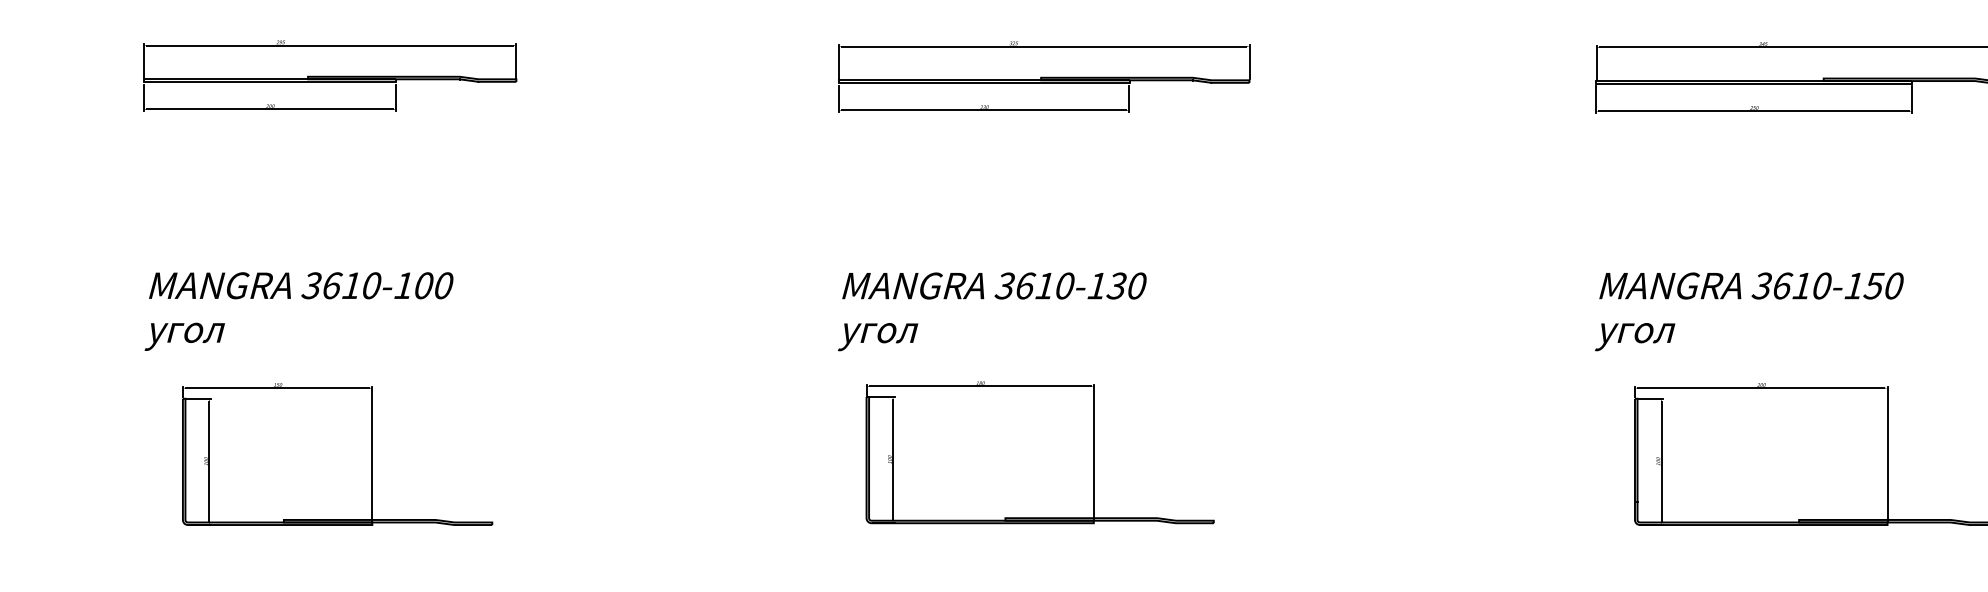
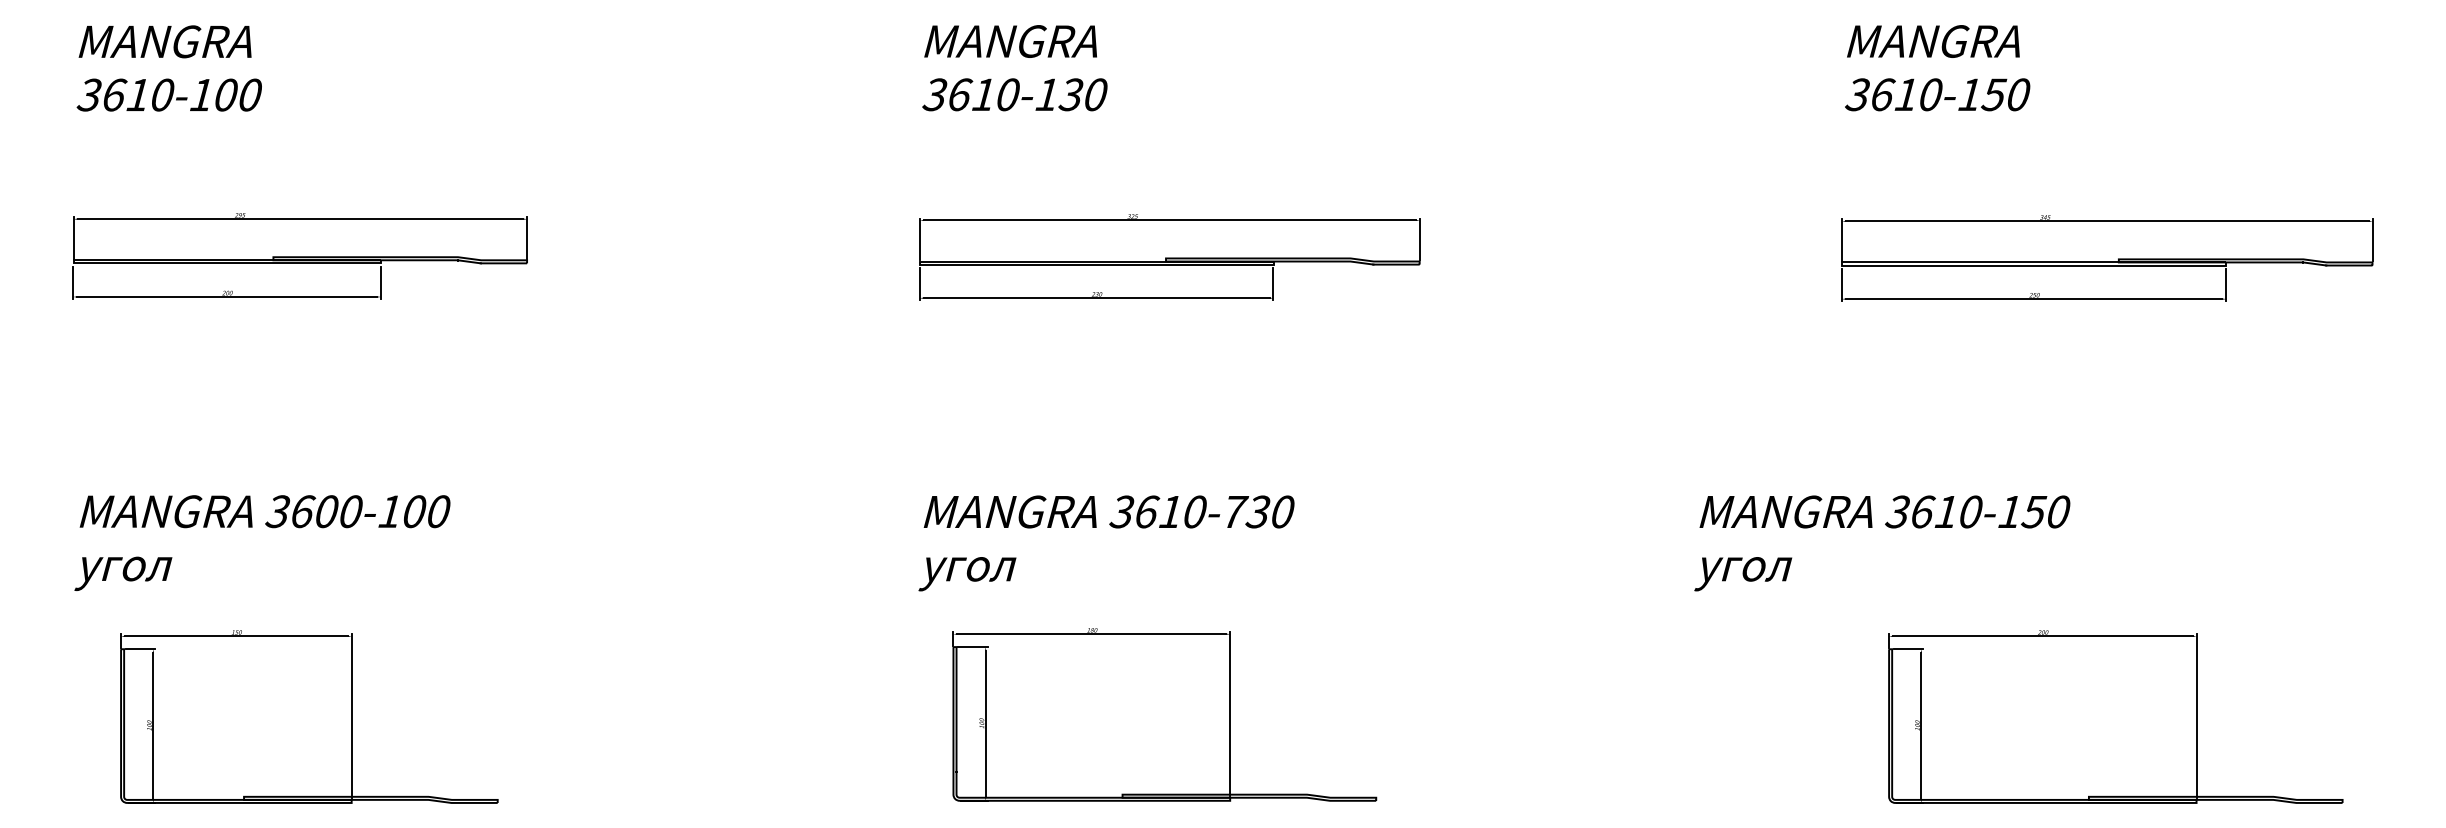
text: (351, 285) -> (326, 511), 3610-100 -> 3600-100
text: (1098, 285) -> (1235, 511), 3610-130 -> 3610-730
text: (1749, 311) -> (1882, 543), moved

